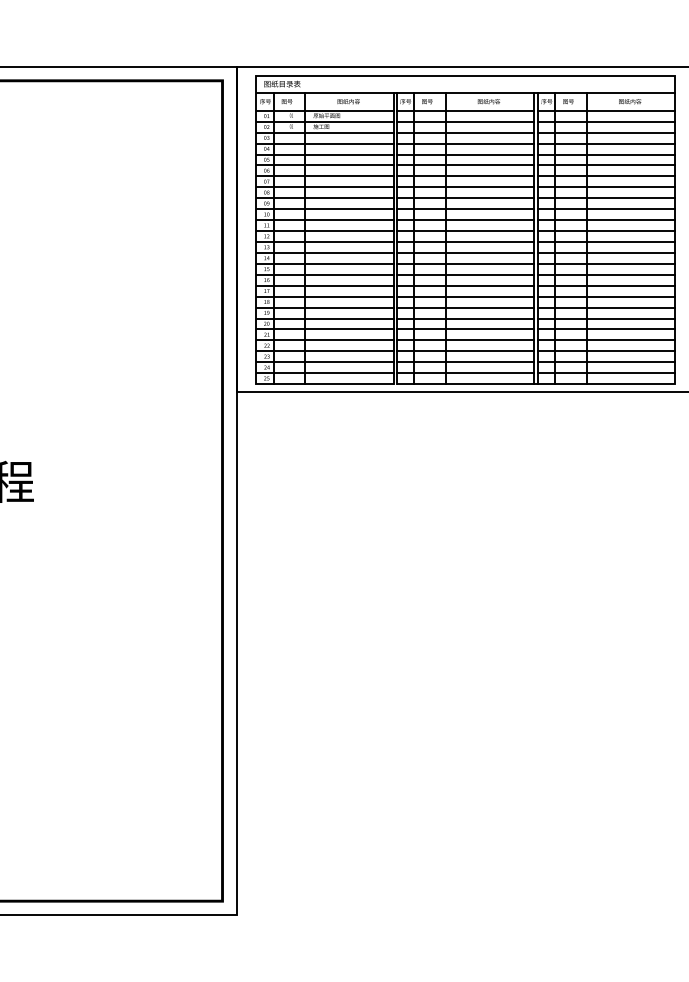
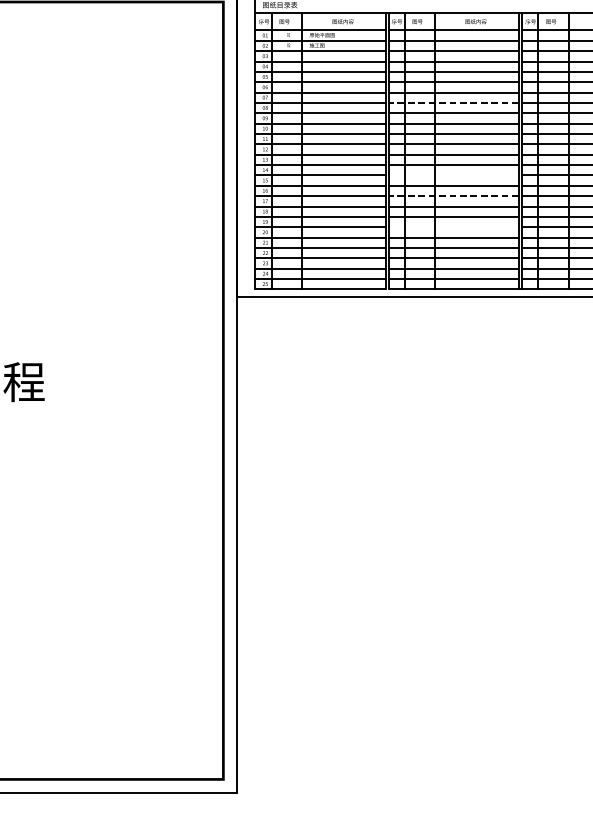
line: (465, 187) -> (453, 103), solid -> dashed
line: (465, 263) -> (453, 175), removed
line: (465, 285) -> (453, 195), solid -> dashed
line: (465, 318) -> (453, 227), removed

